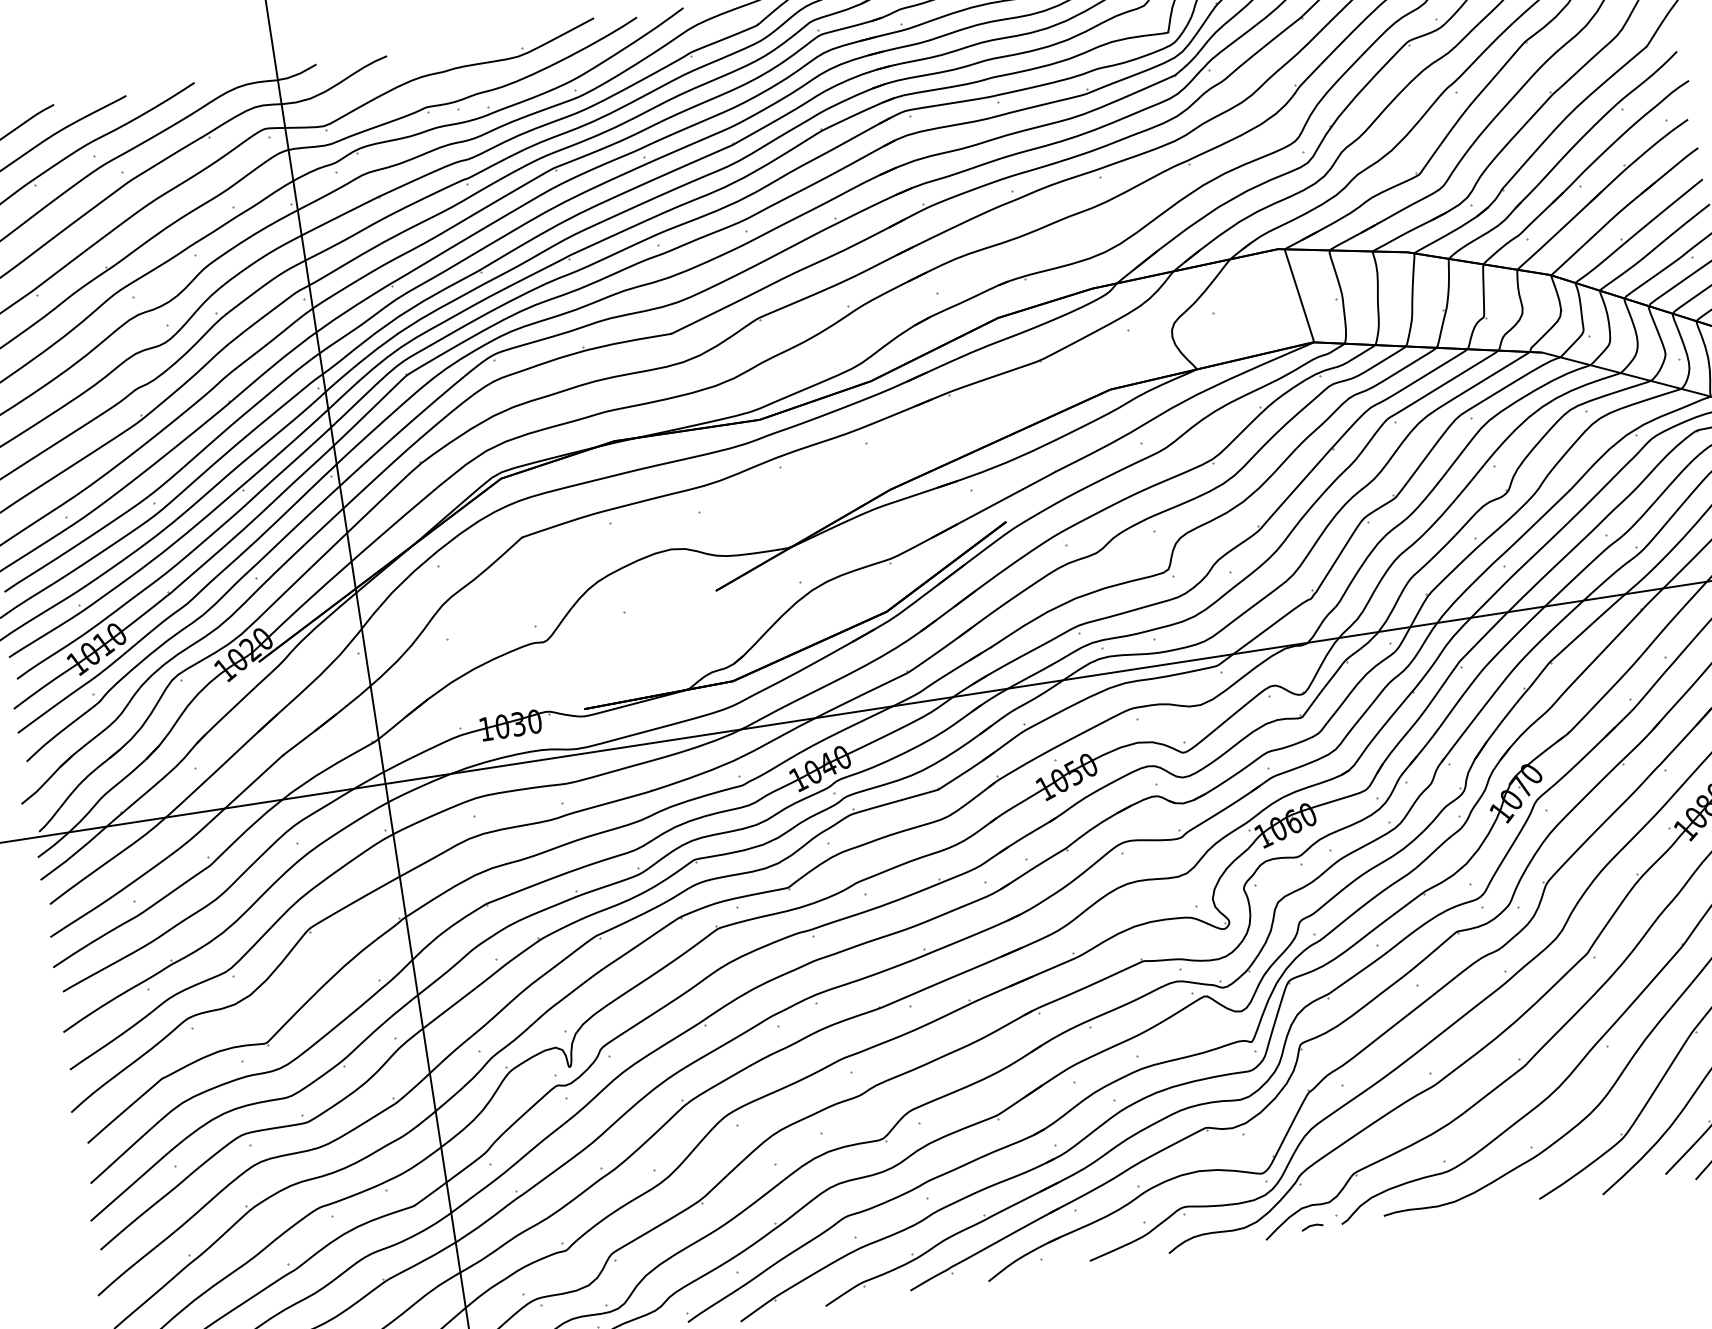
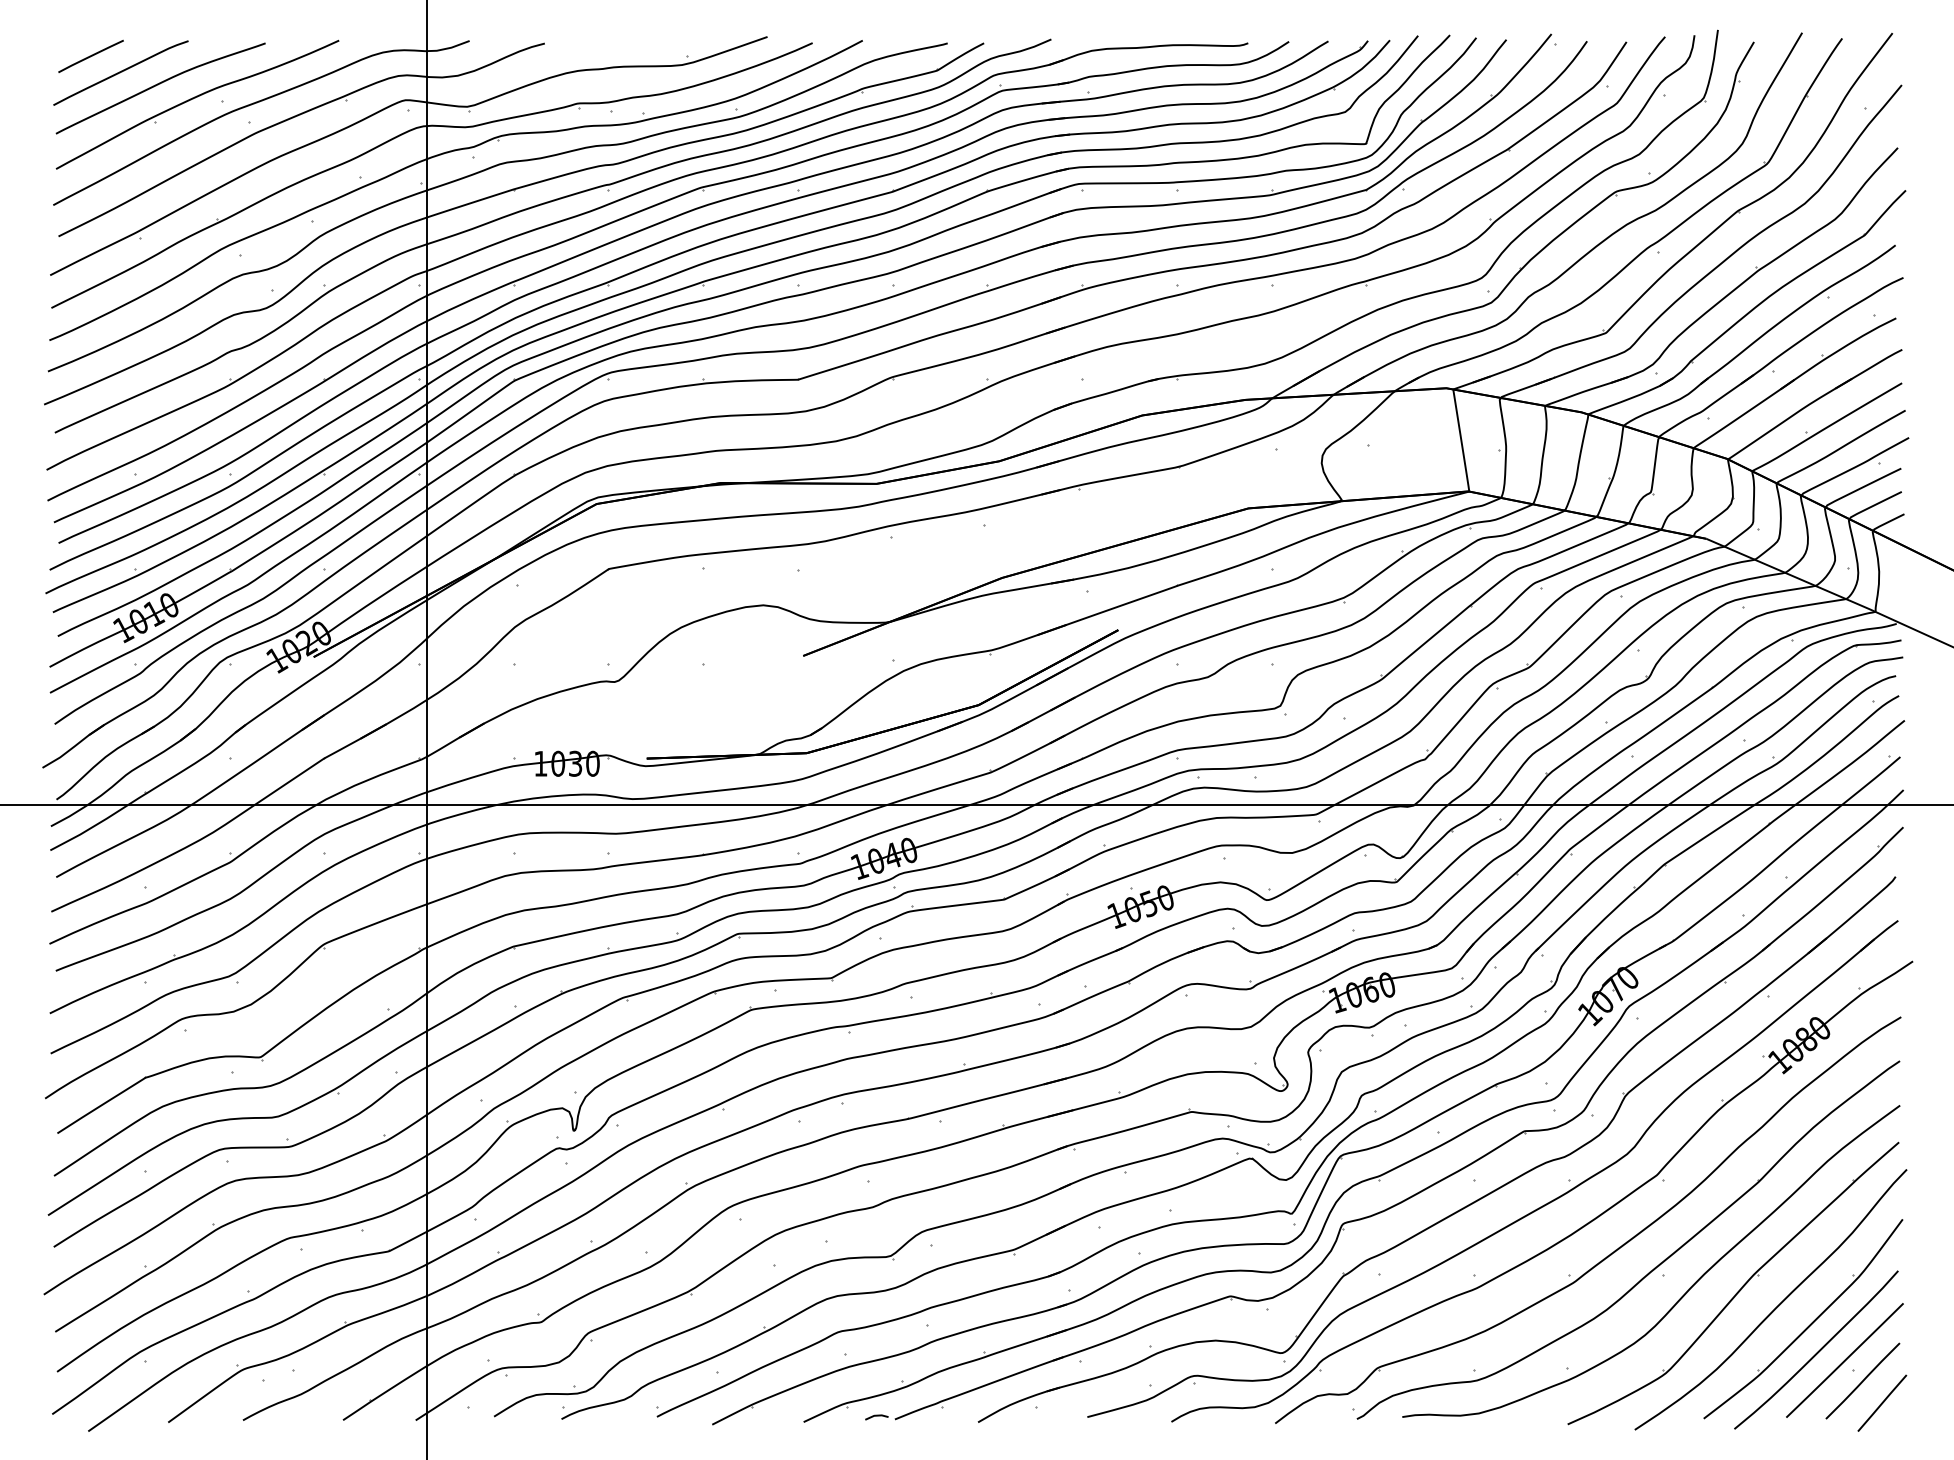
line: (1312, 1226) -> (876, 1416), moved

